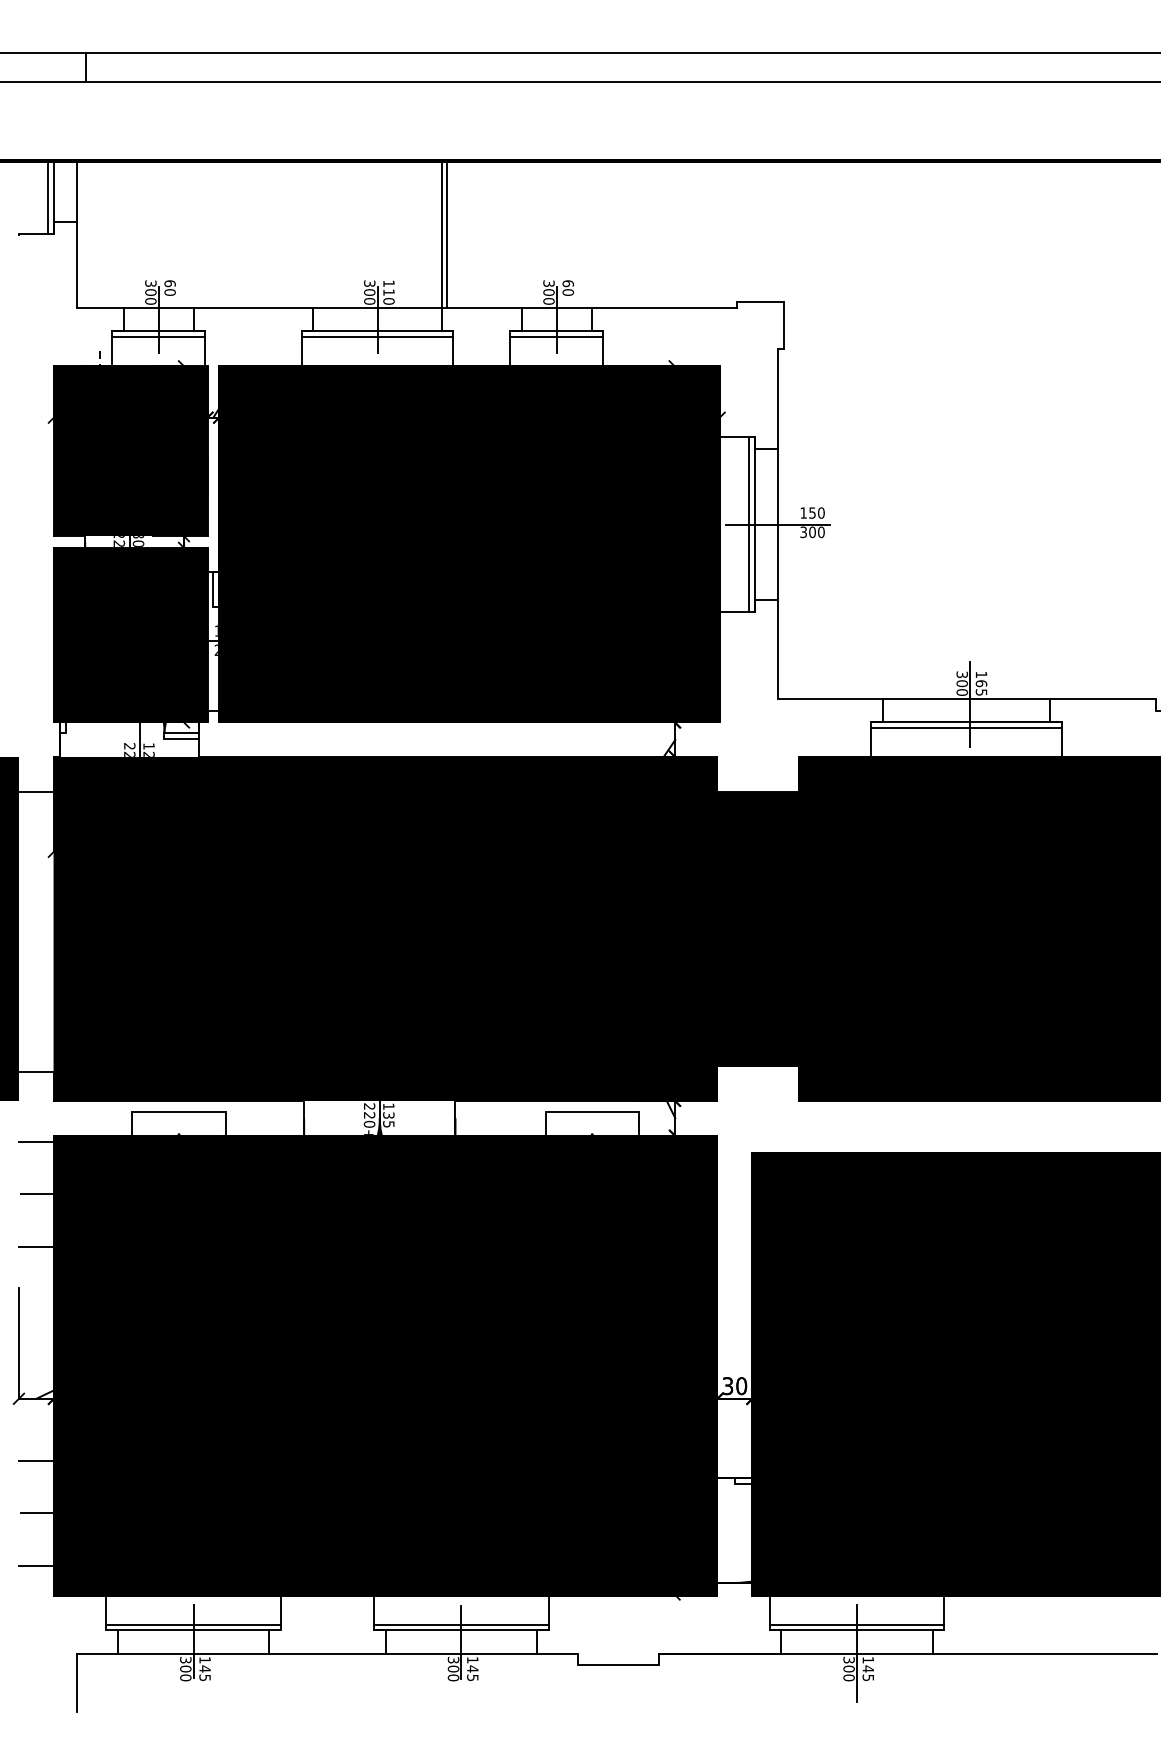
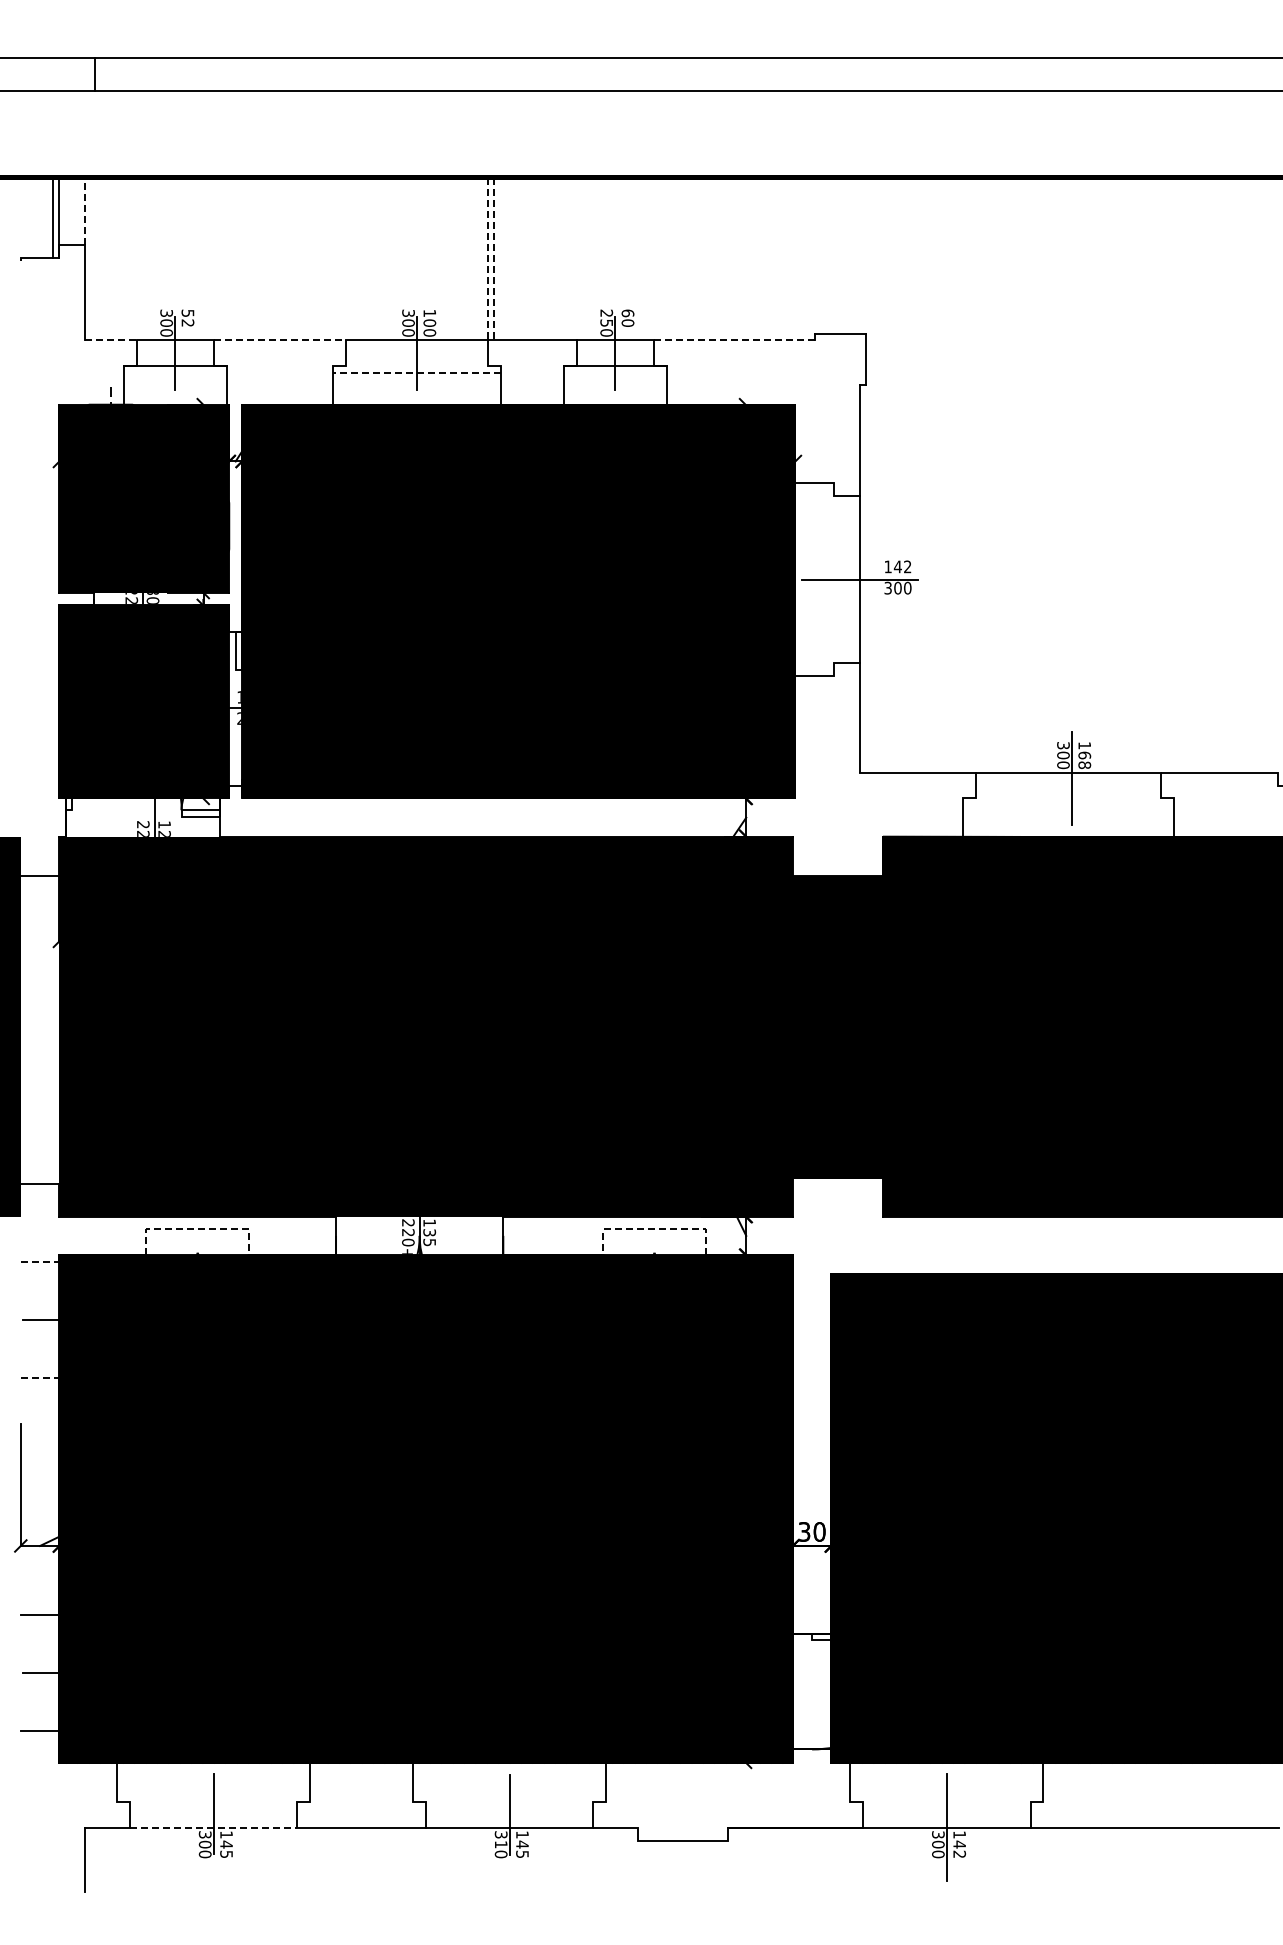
line: (77, 191) -> (85, 211), solid -> dashed
line: (441, 234) -> (487, 259), solid -> dashed
line: (447, 234) -> (494, 259), solid -> dashed
text: (169, 287) -> (187, 317), 60 -> 52
text: (548, 287) -> (606, 317), 300 -> 250
text: (388, 291) -> (429, 322), 110 -> 100
line: (100, 308) -> (110, 340), solid -> dashed
line: (253, 308) -> (280, 340), solid -> dashed
line: (664, 308) -> (734, 340), solid -> dashed
line: (376, 331) -> (416, 366), removed
line: (158, 337) -> (174, 372), removed
line: (377, 337) -> (417, 372), solid -> dashed
line: (556, 337) -> (614, 372), removed
text: (816, 512) -> (902, 566), 150 -> 142
line: (748, 524) -> (827, 579), removed
line: (754, 524) -> (833, 579), removed
text: (981, 691) -> (1084, 764), 165 -> 168
line: (965, 722) -> (1067, 798), removed
line: (965, 728) -> (1067, 804), removed
line: (179, 1112) -> (198, 1229), solid -> dashed
line: (592, 1112) -> (654, 1229), solid -> dashed
line: (36, 1142) -> (40, 1262), solid -> dashed
line: (36, 1247) -> (40, 1378), solid -> dashed
line: (193, 1624) -> (213, 1795), removed
line: (461, 1624) -> (509, 1795), removed
line: (856, 1624) -> (946, 1795), removed
line: (193, 1630) -> (213, 1802), removed
line: (461, 1630) -> (509, 1802), removed
line: (856, 1630) -> (946, 1802), removed
line: (193, 1653) -> (213, 1827), solid -> dashed
text: (452, 1668) -> (500, 1844), 300 -> 310
text: (868, 1677) -> (959, 1853), 145 -> 142

